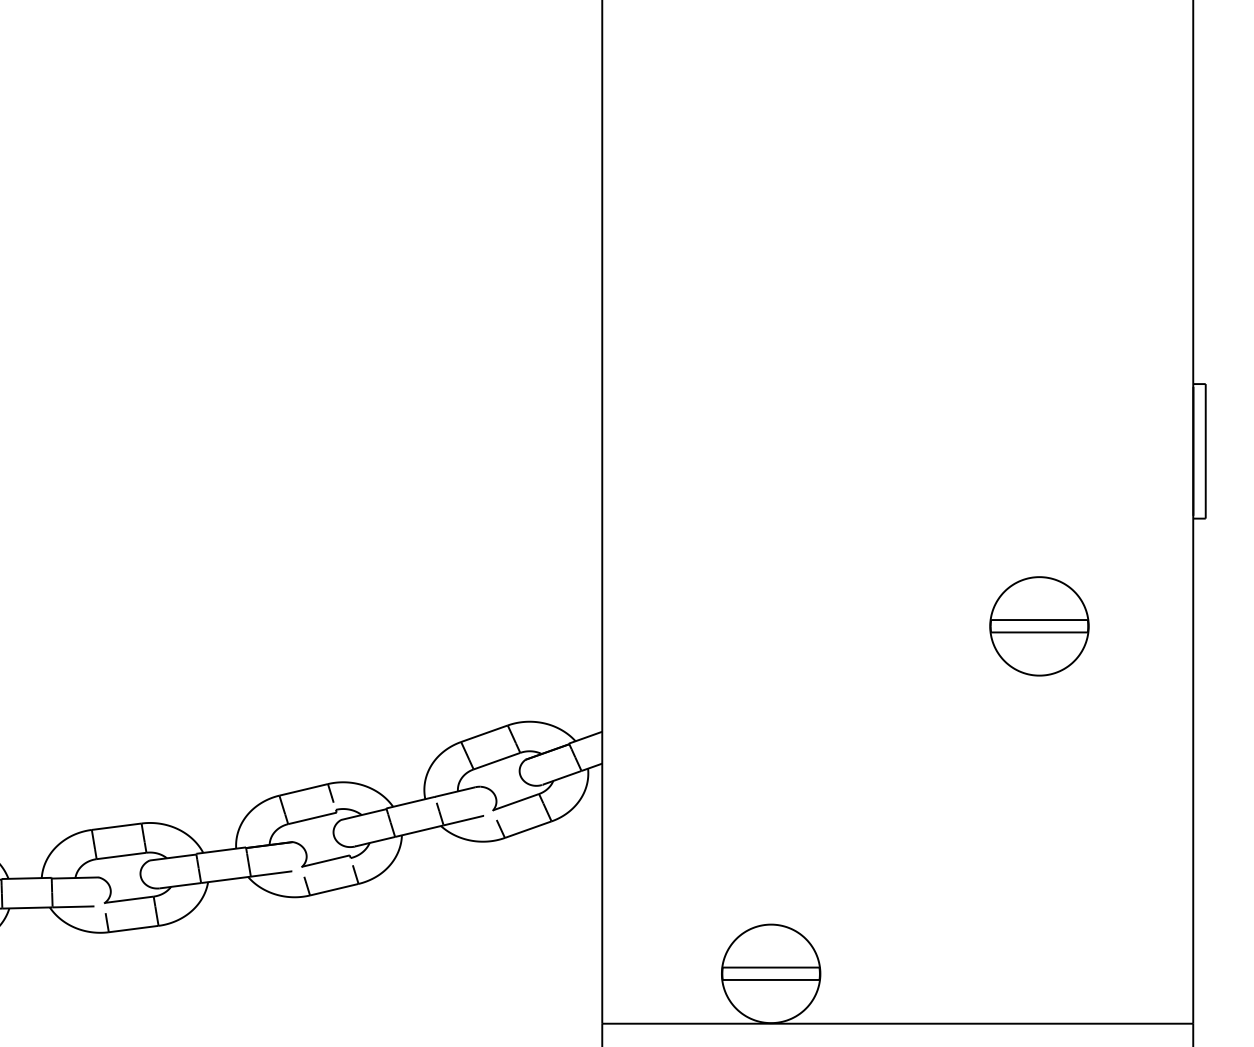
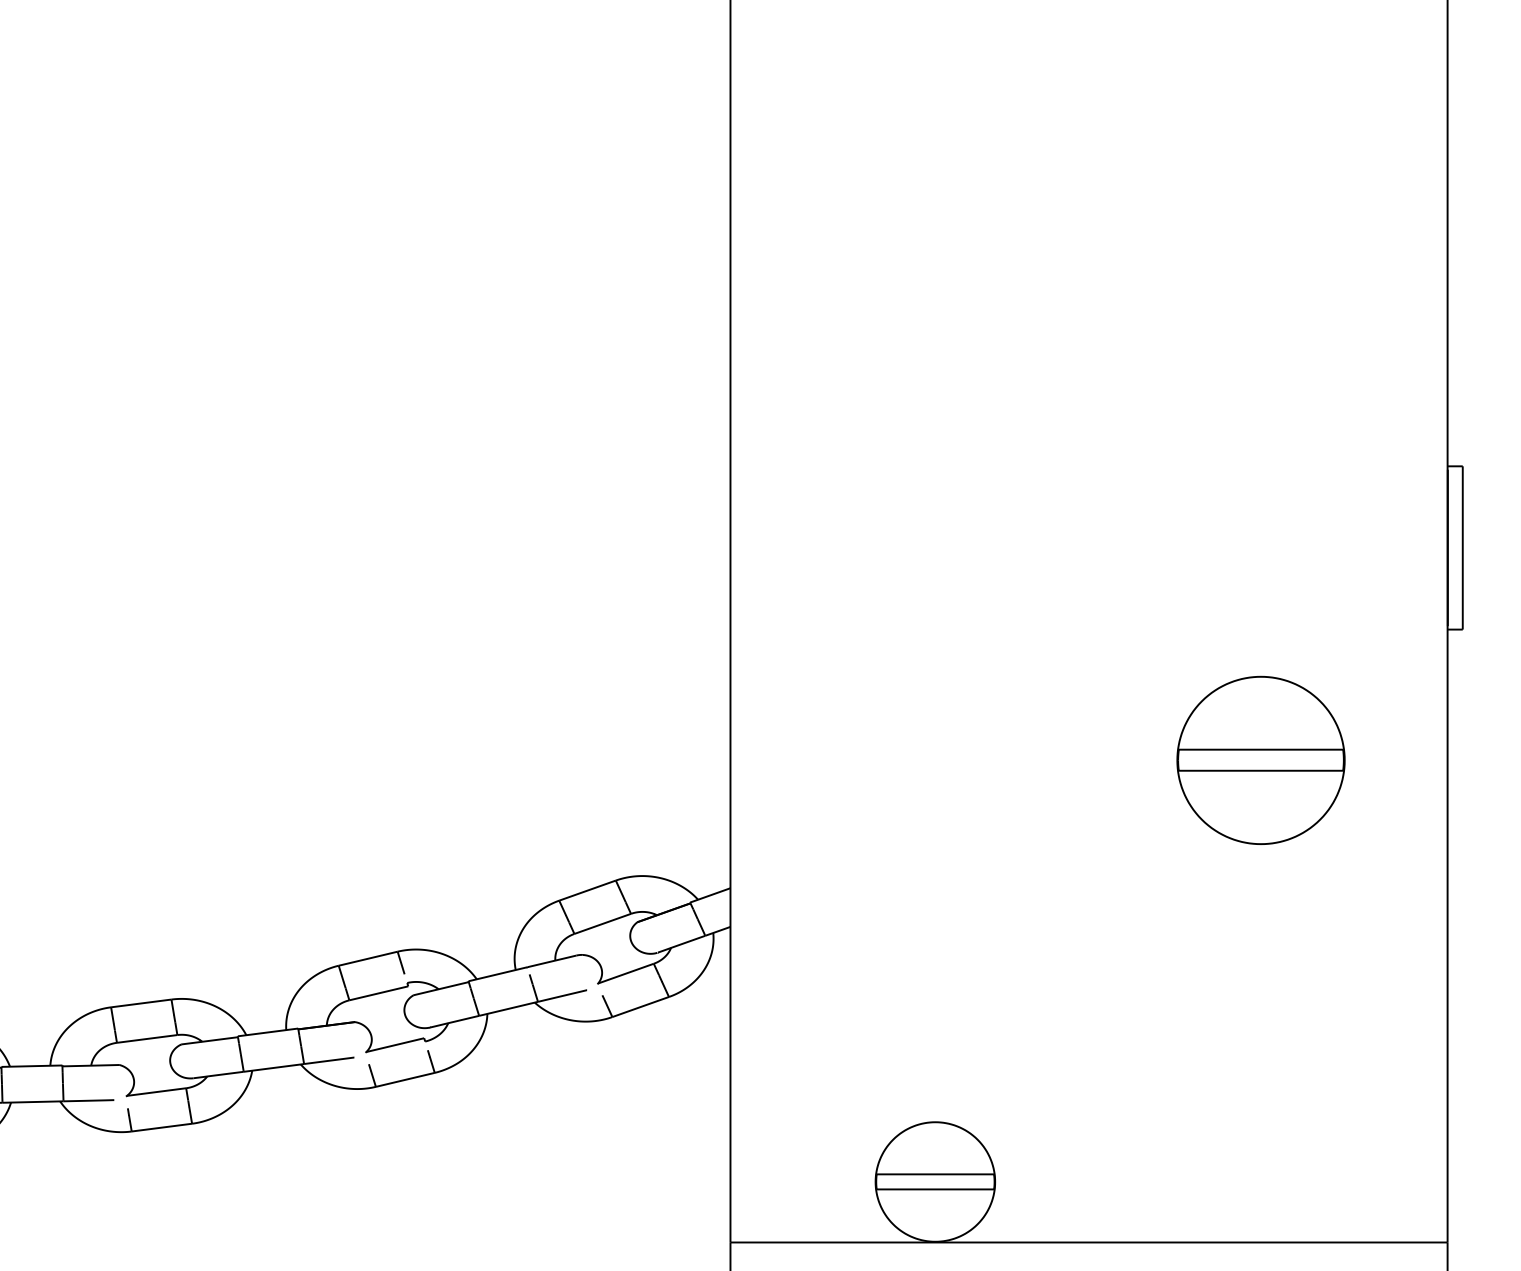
part: (1039, 625) -> (1260, 759), size x1.4

